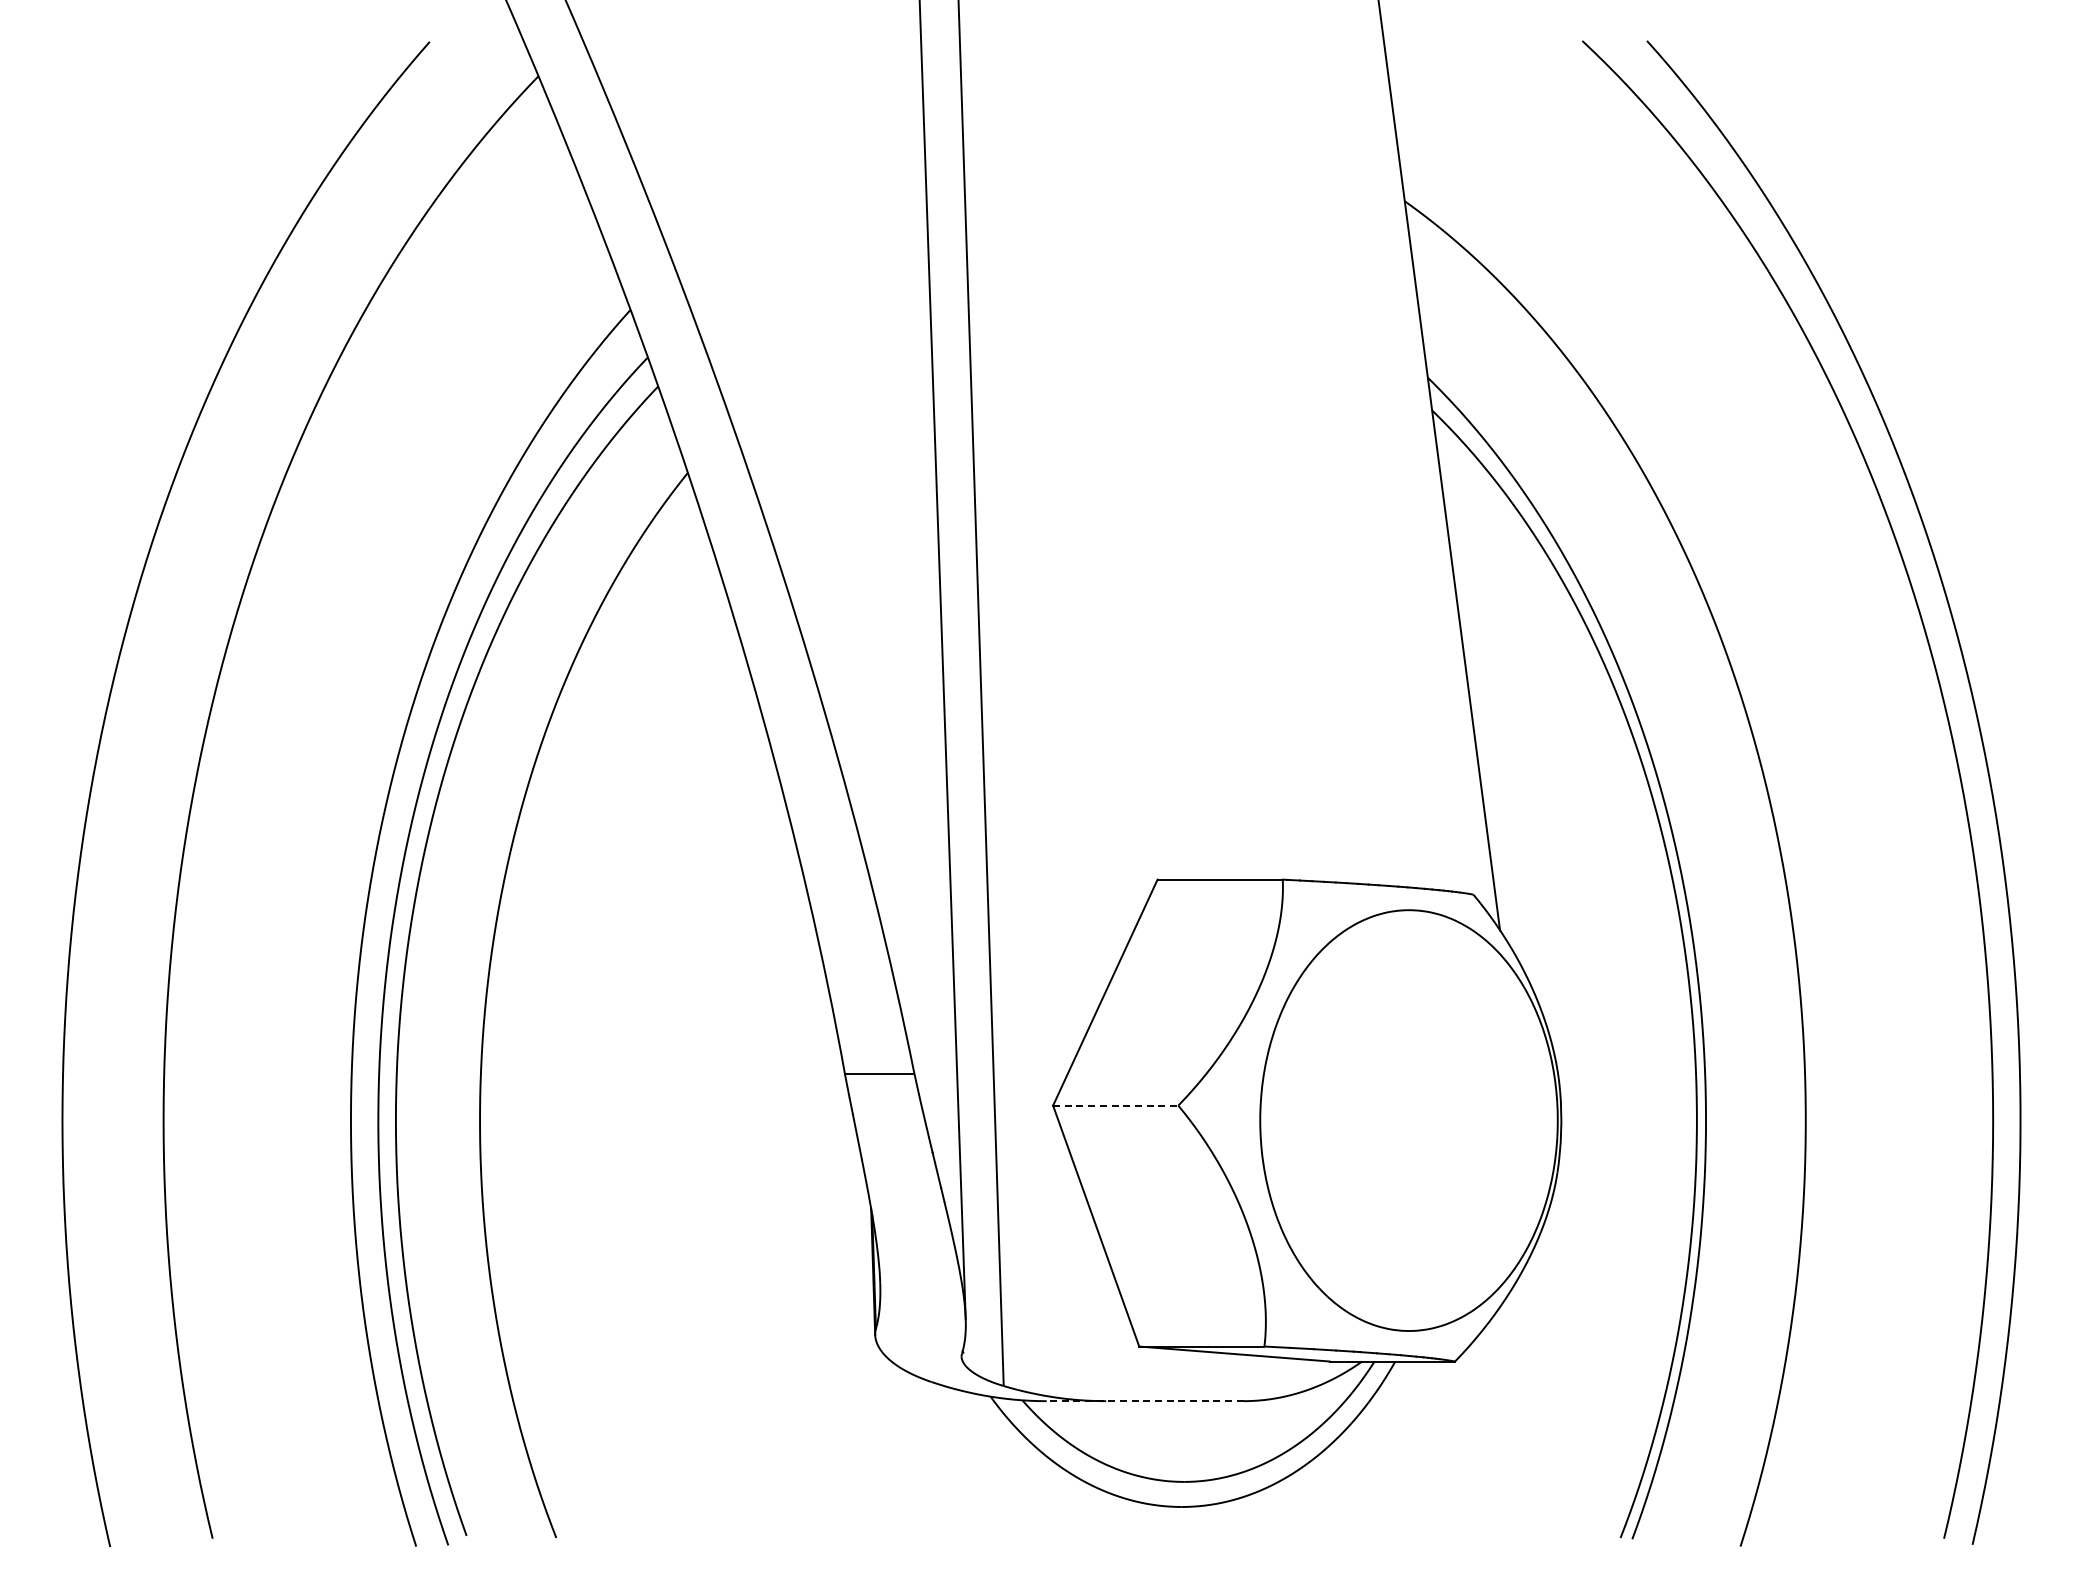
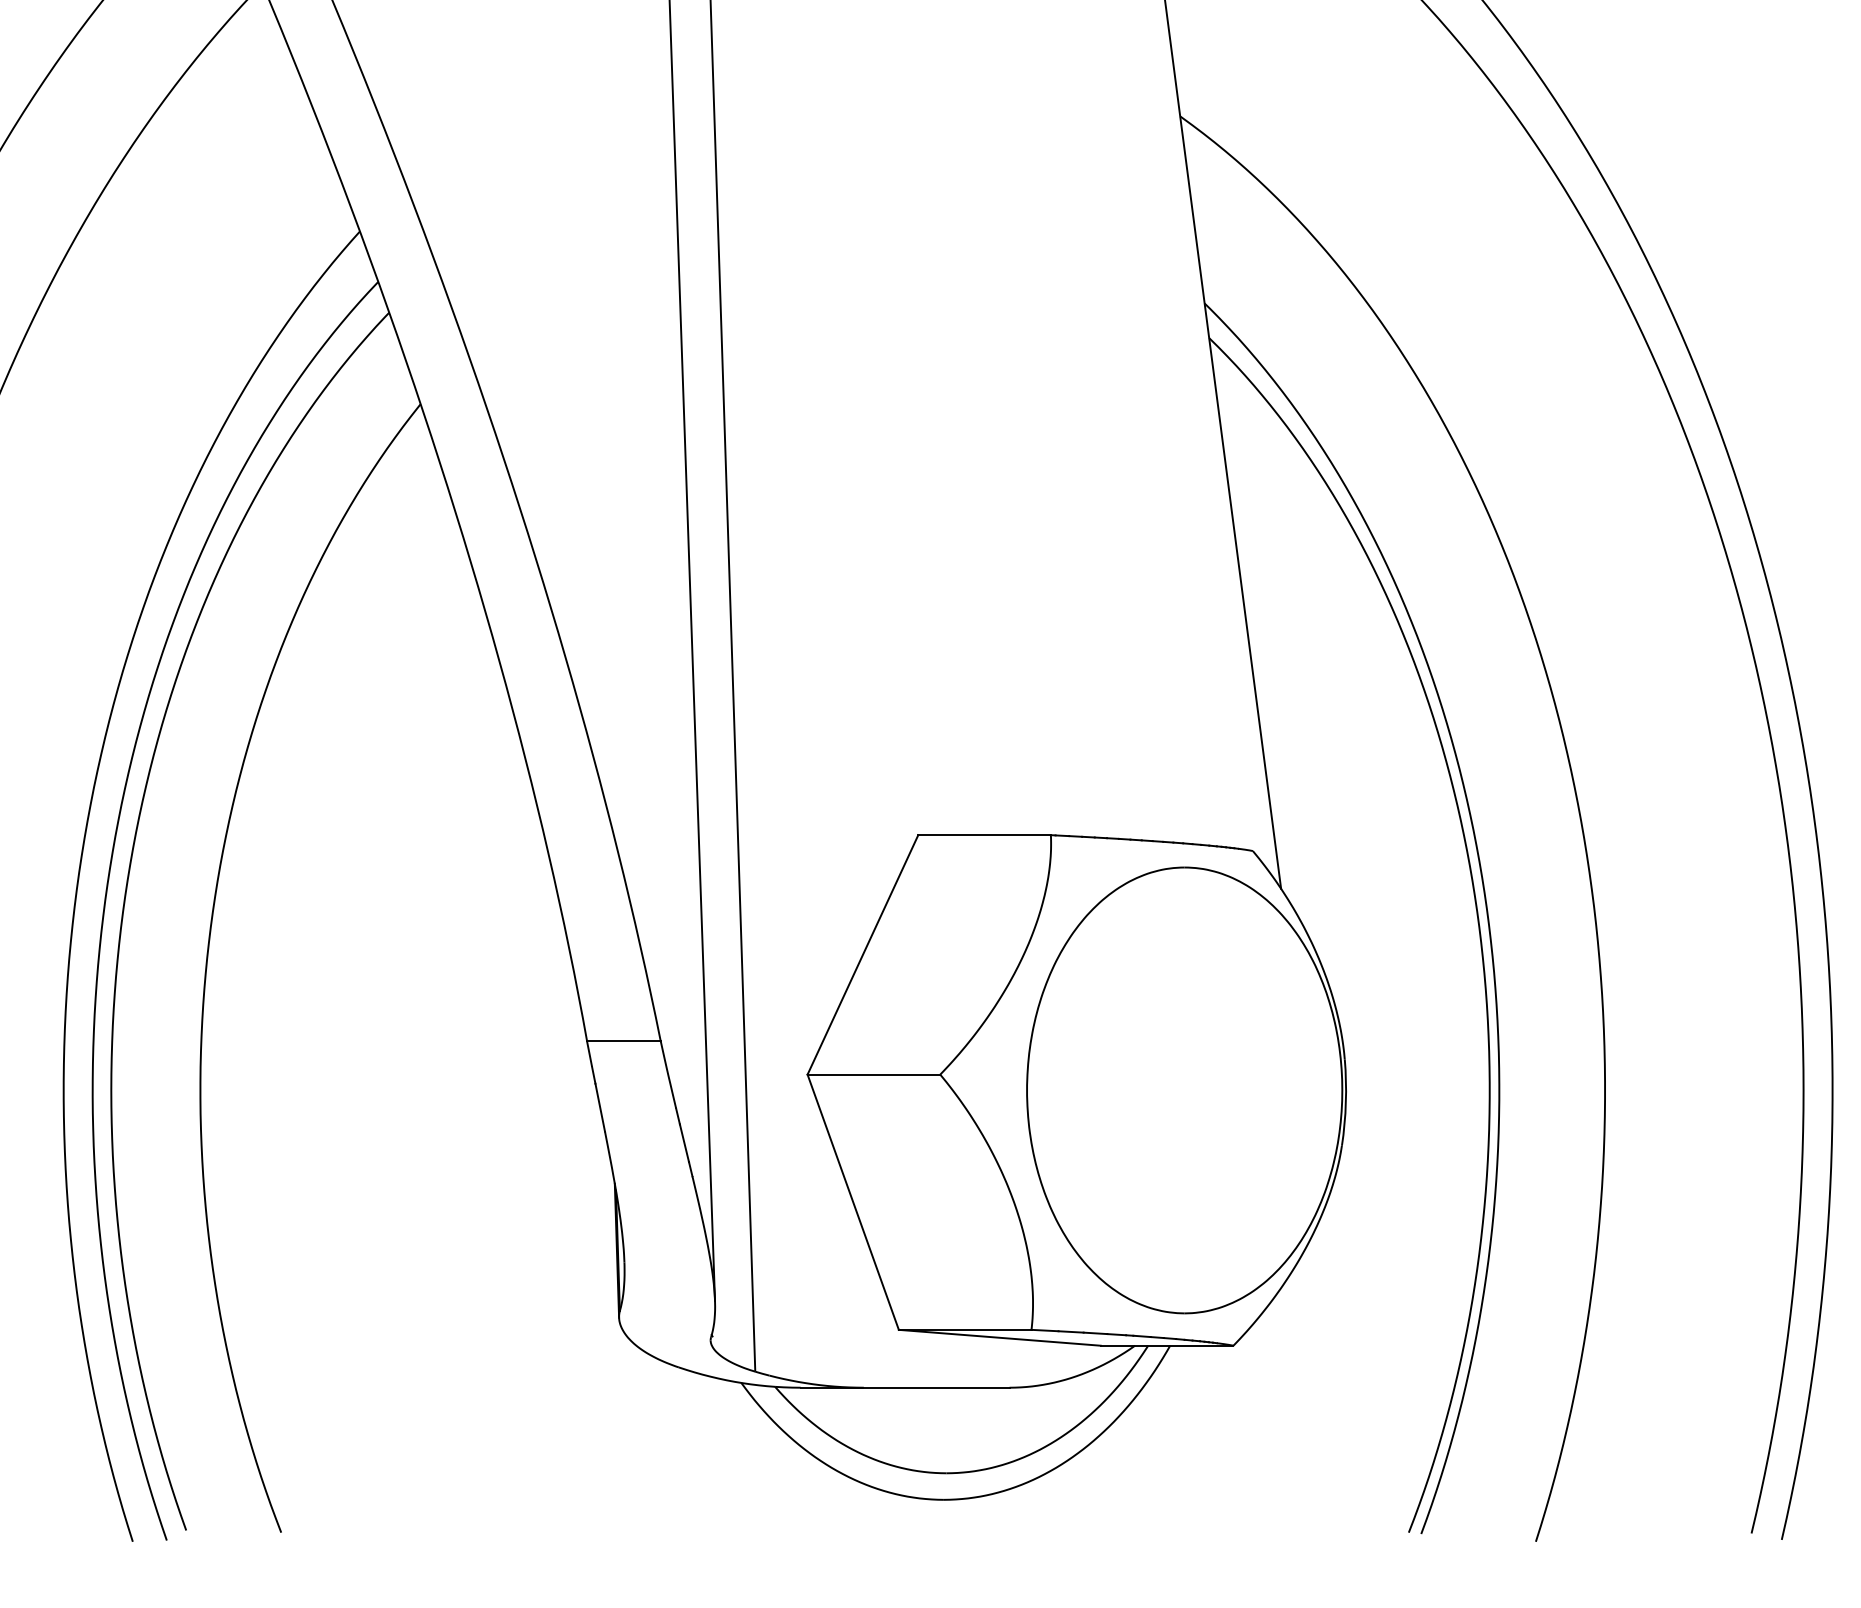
line: (1115, 1105) -> (873, 1074), dashed -> solid
line: (1145, 1401) -> (905, 1388), dashed -> solid

